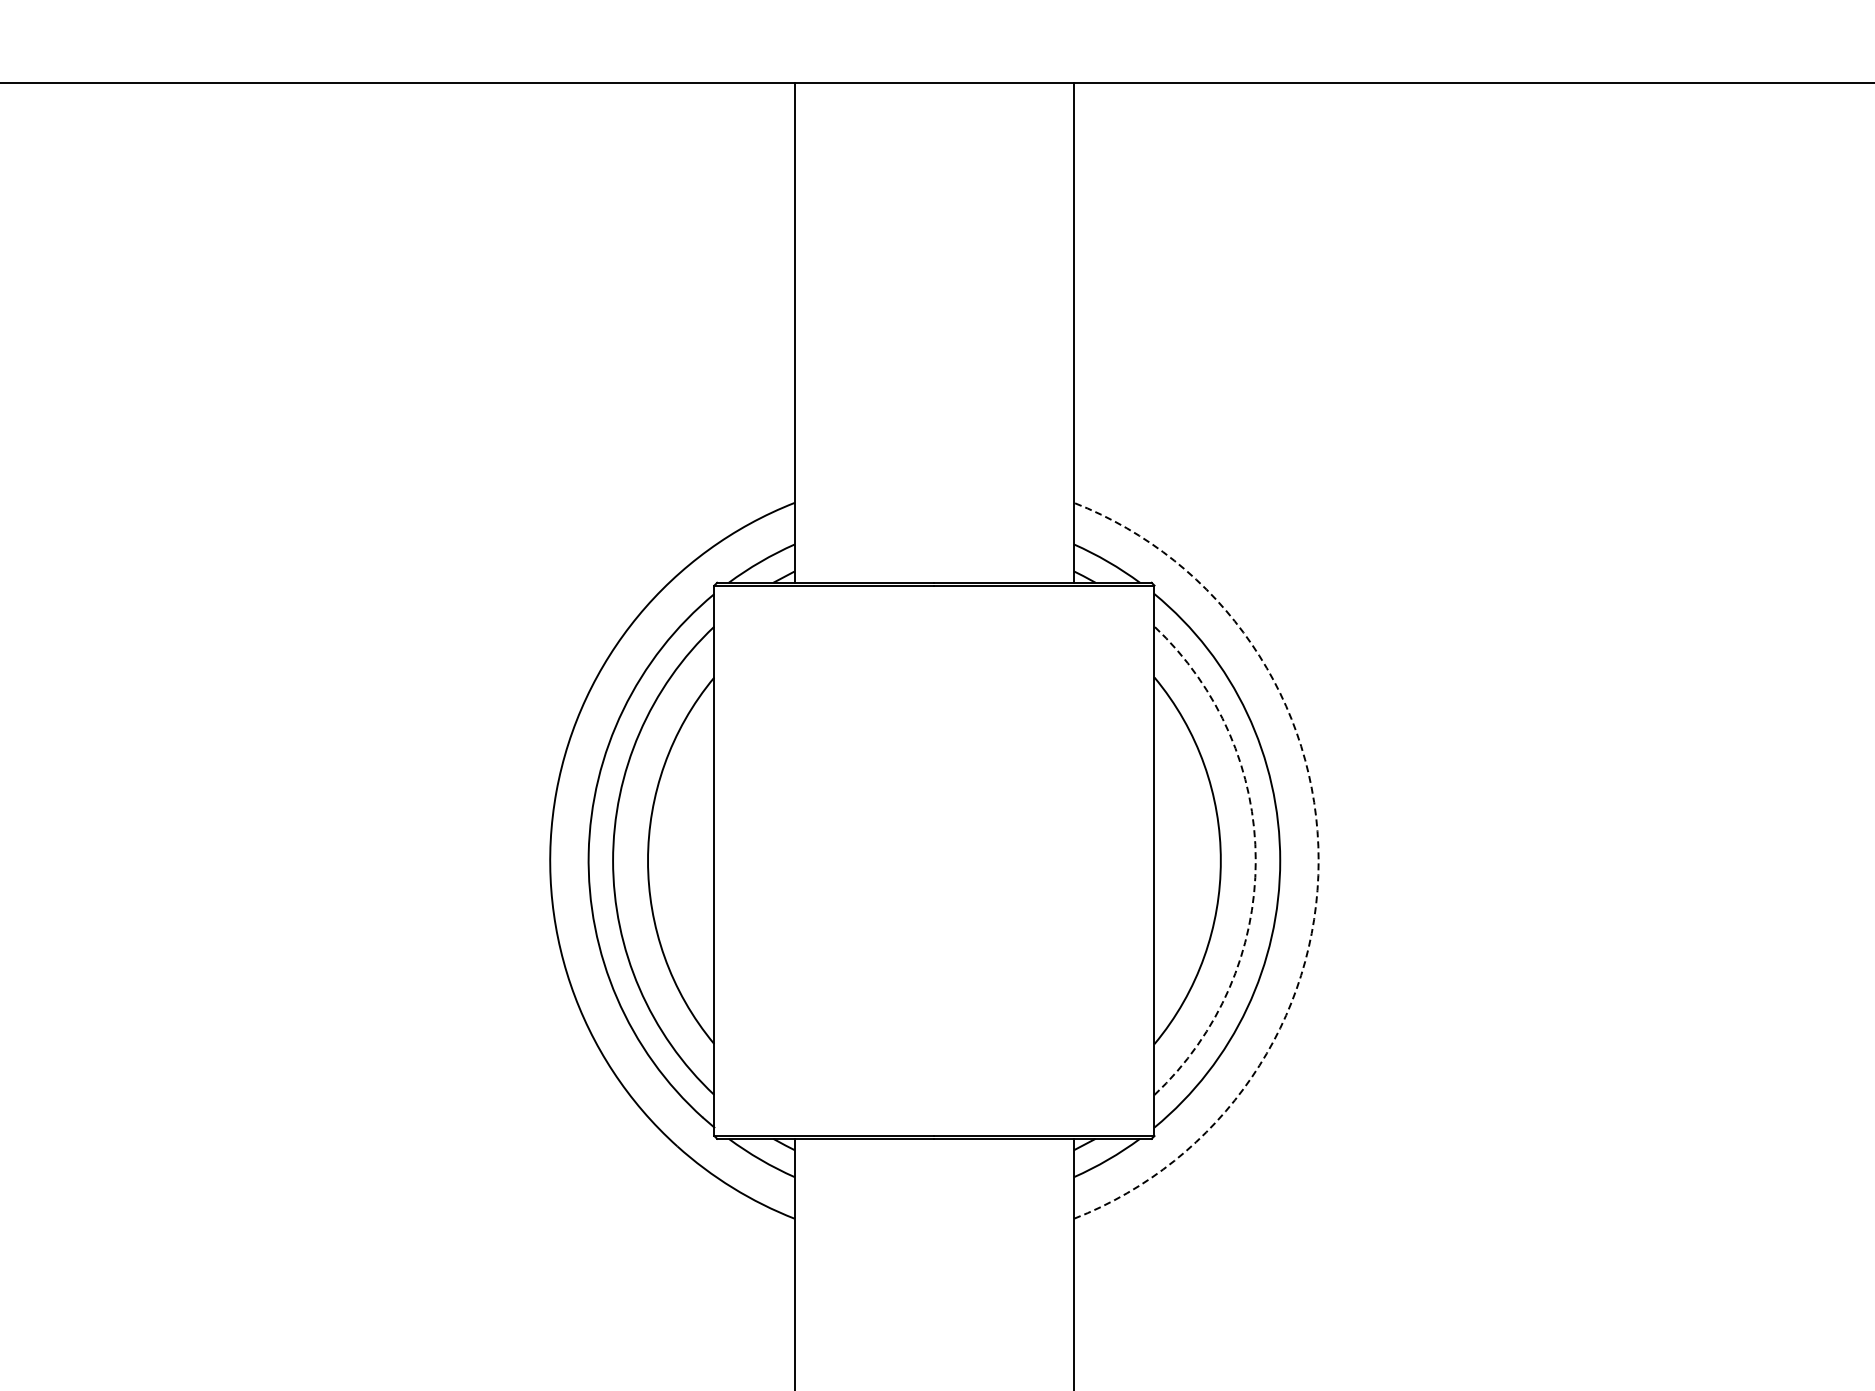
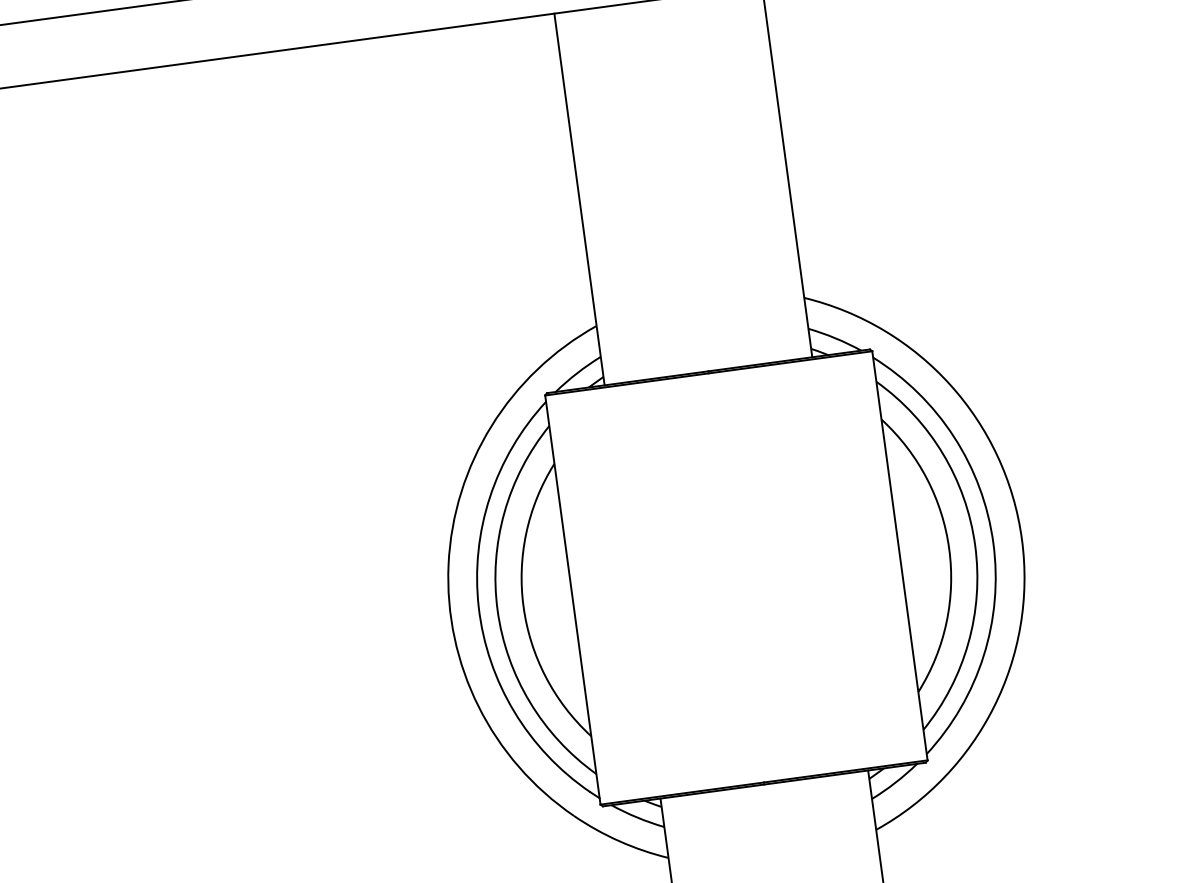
arc: (1255, 860) -> (974, 545), dashed -> solid
arc: (1318, 860) -> (1021, 539), dashed -> solid

